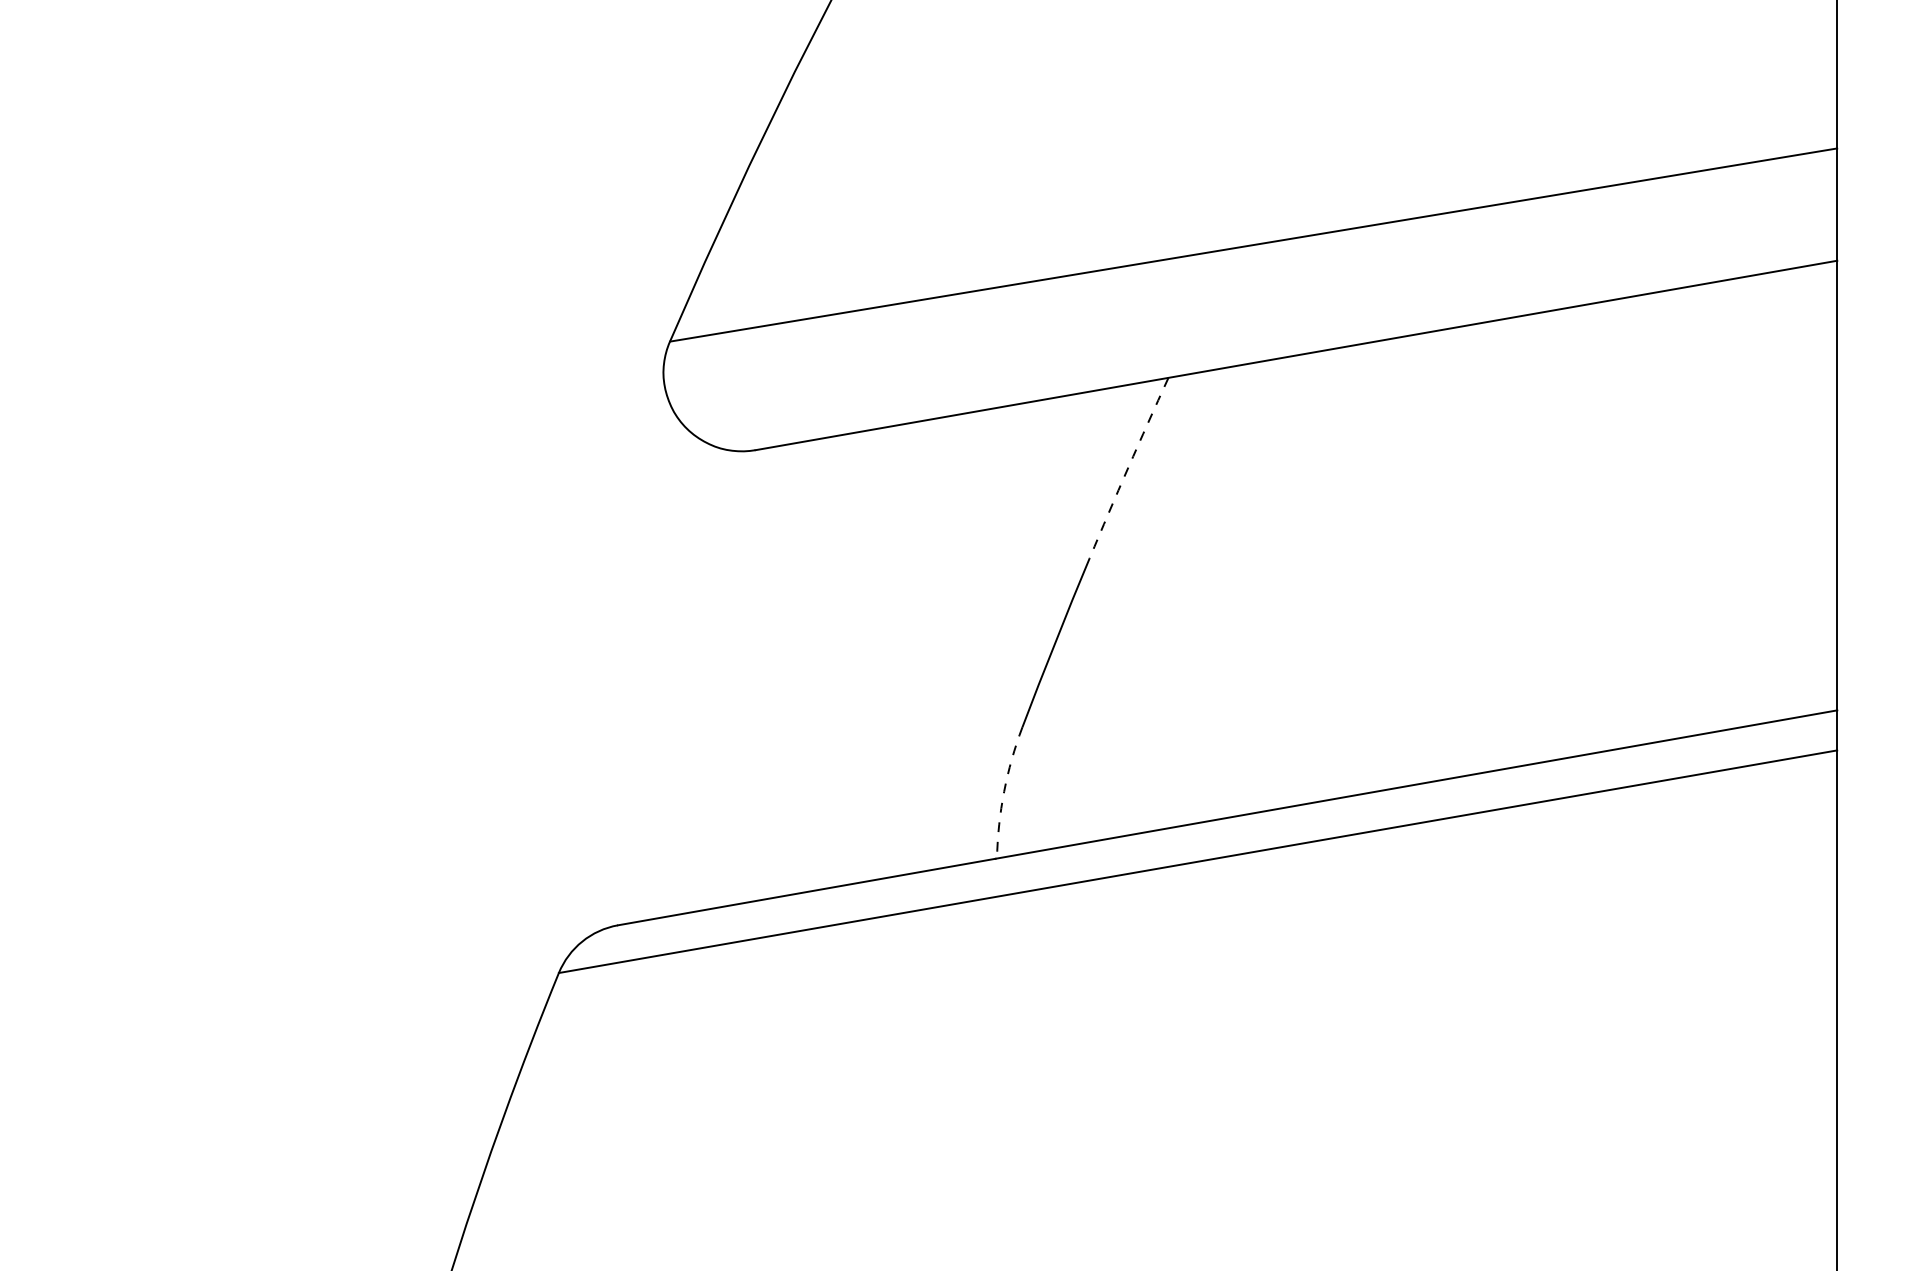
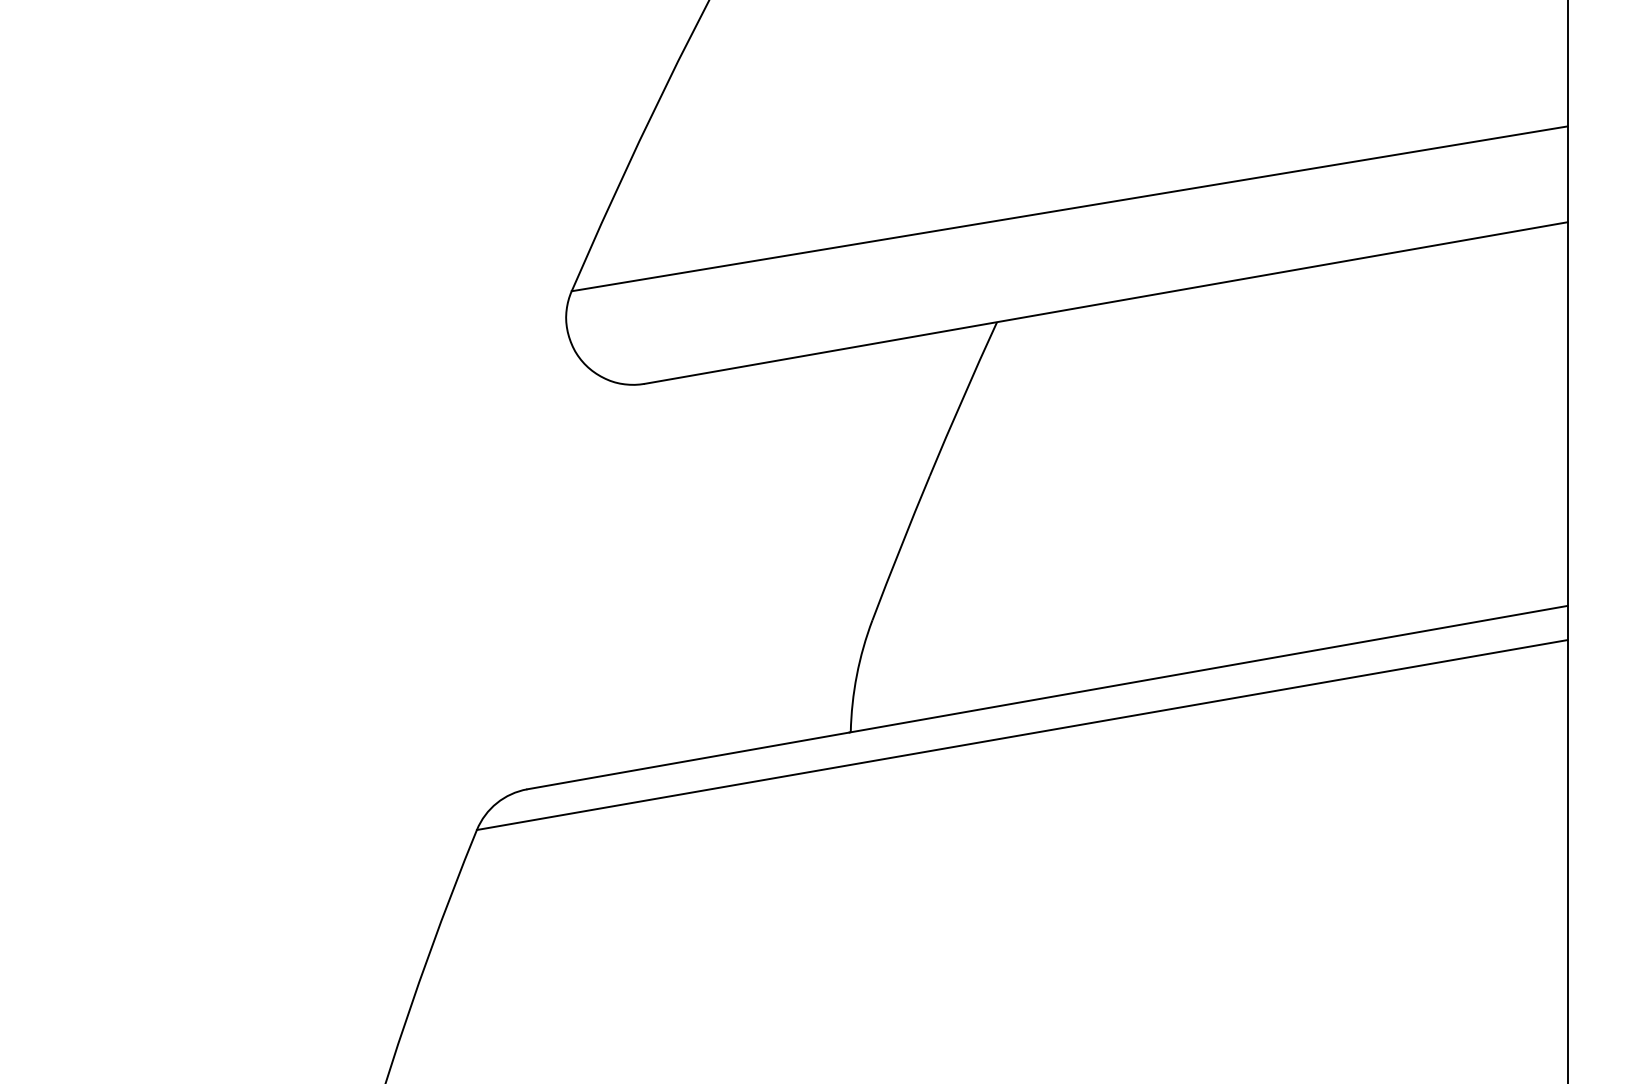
arc: (1128, 467) -> (962, 398), dashed -> solid
arc: (1004, 791) -> (857, 675), dashed -> solid

